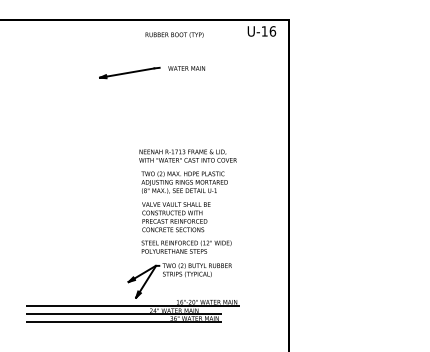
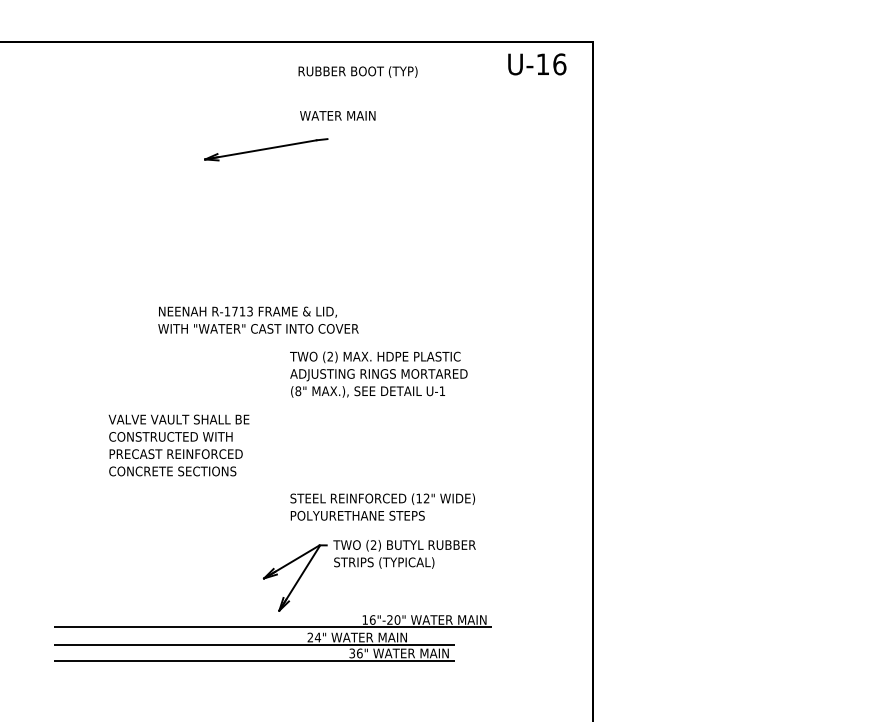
text: (186, 68) -> (337, 115), moved
text: (187, 155) -> (257, 318), moved
text: (176, 217) -> (179, 446), moved

